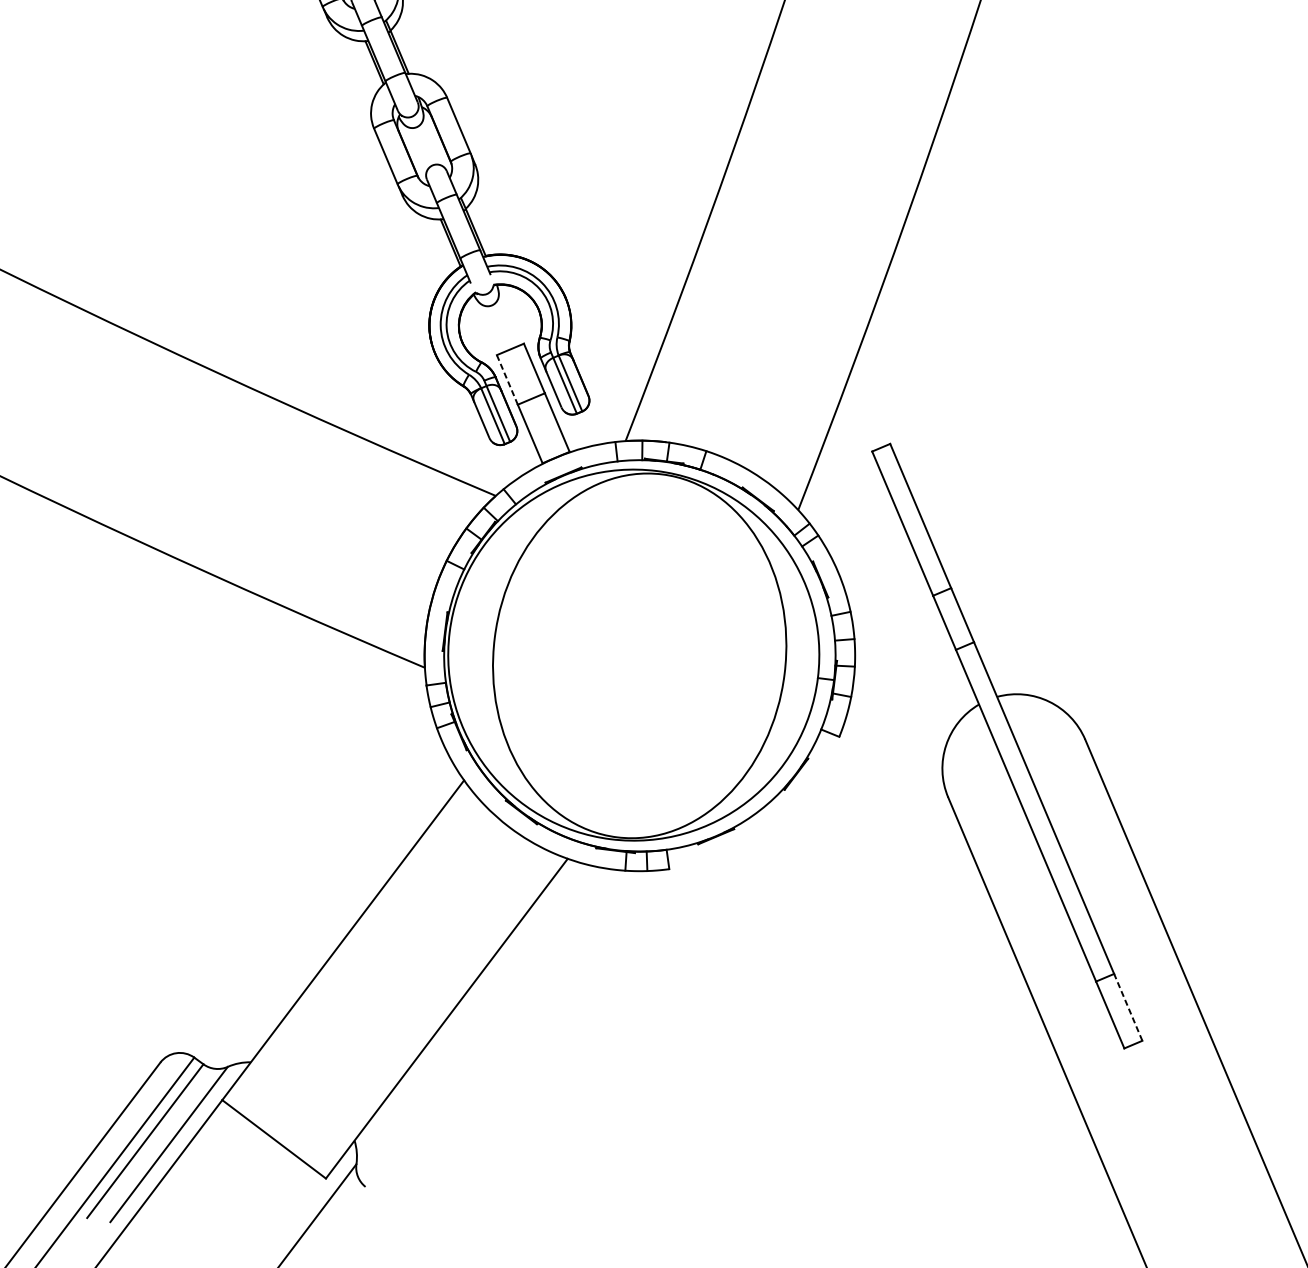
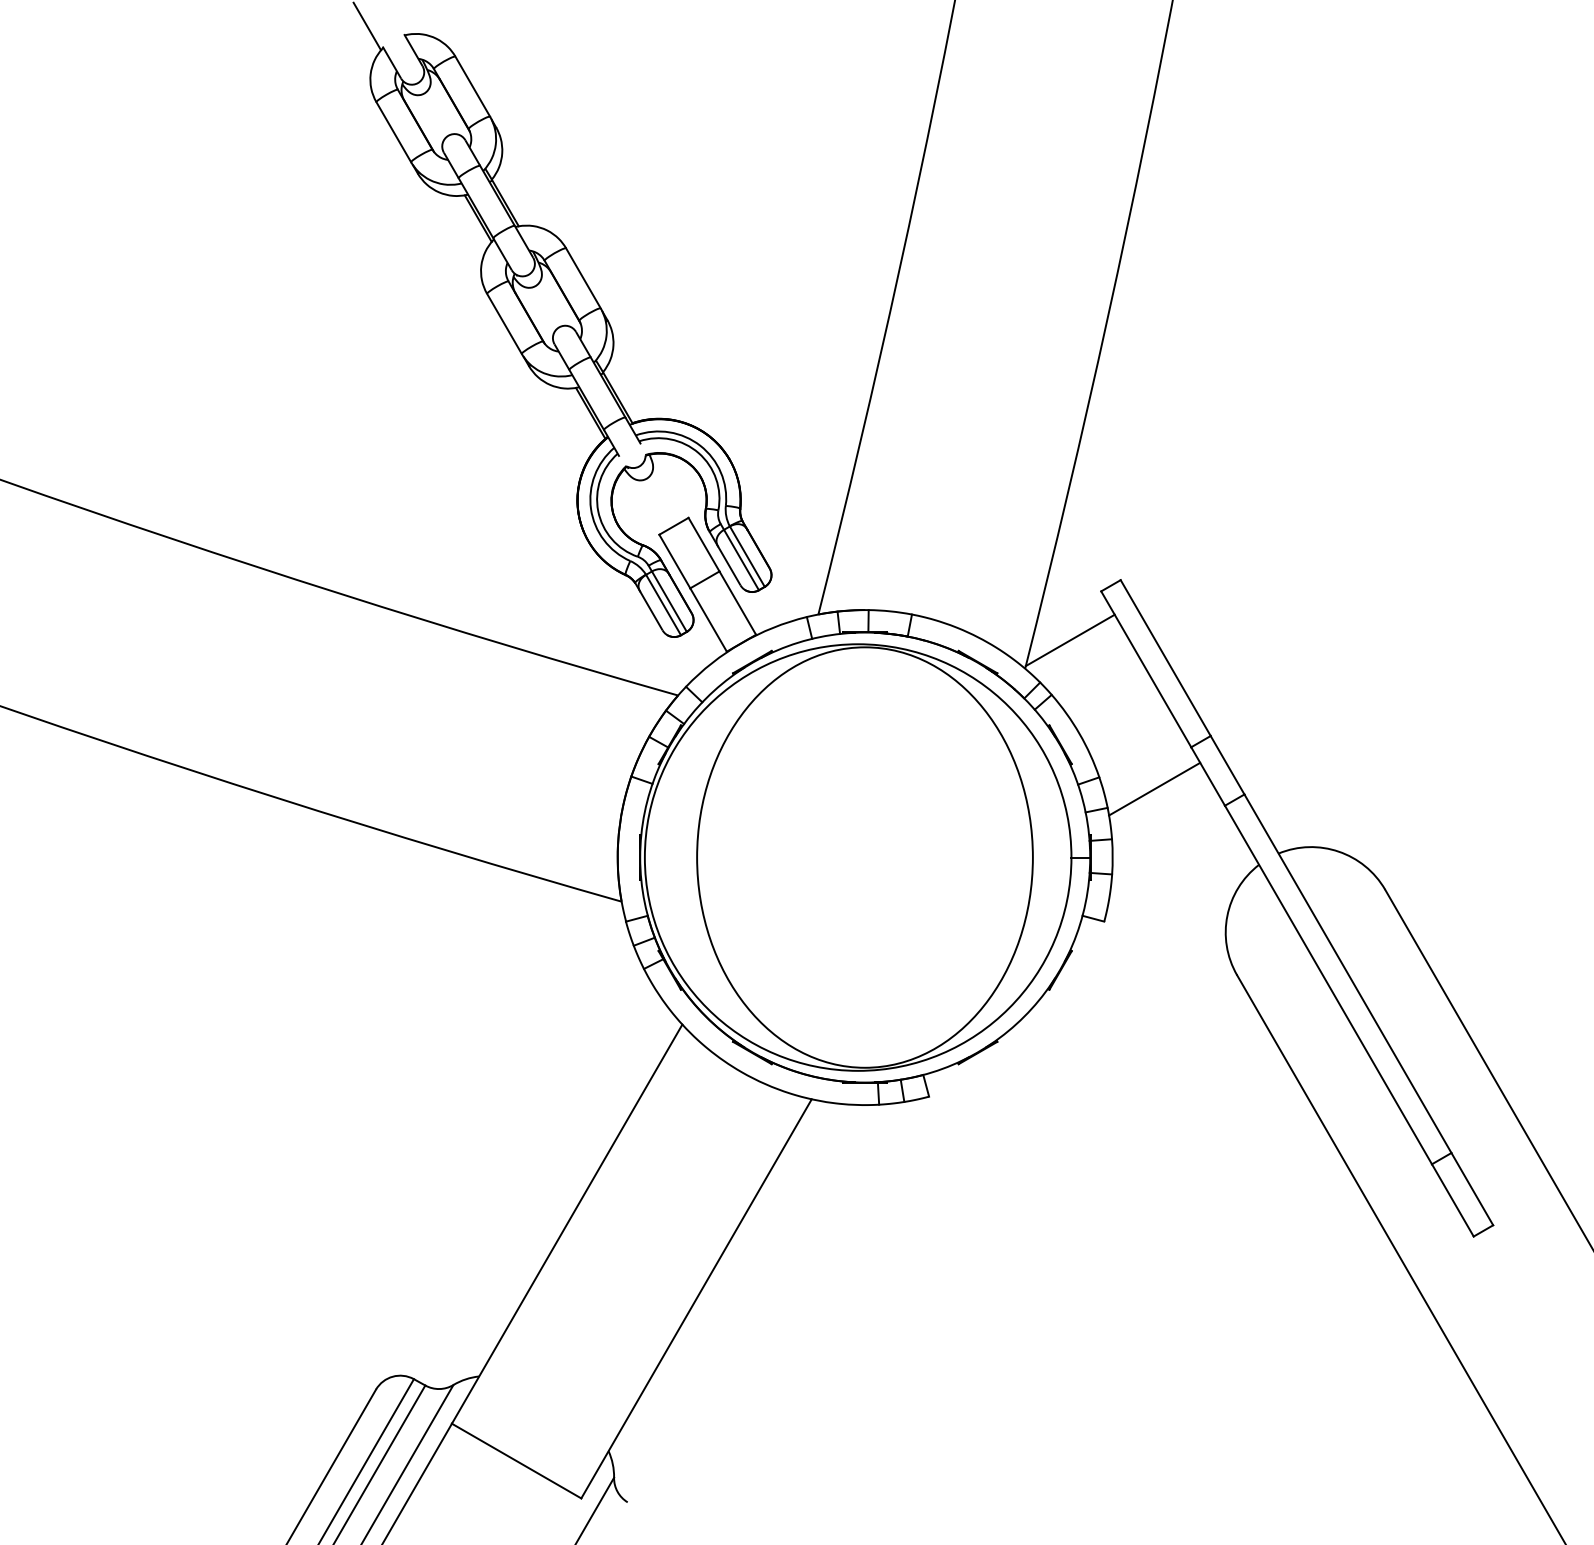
line: (507, 379) -> (674, 561), dashed -> solid
line: (839, 490) -> (1069, 640), added
line: (897, 627) -> (1154, 788), added
line: (1128, 1007) -> (1472, 1189), dashed -> solid

